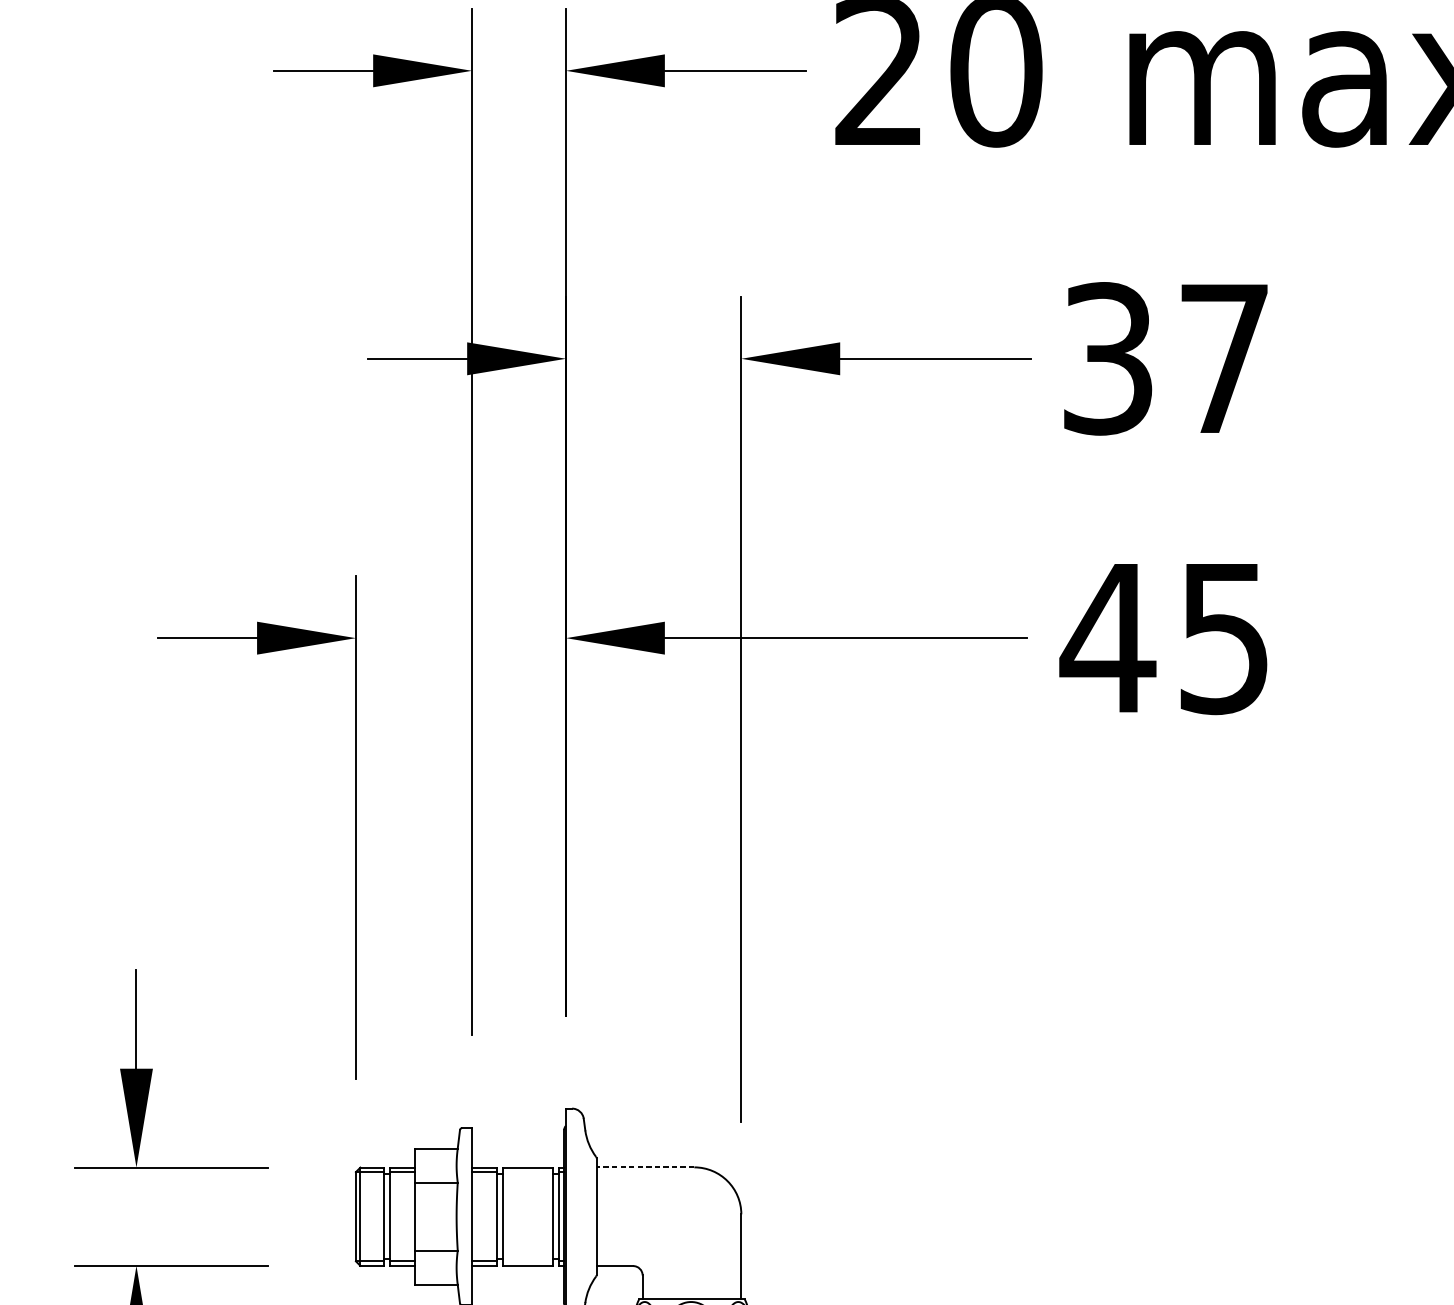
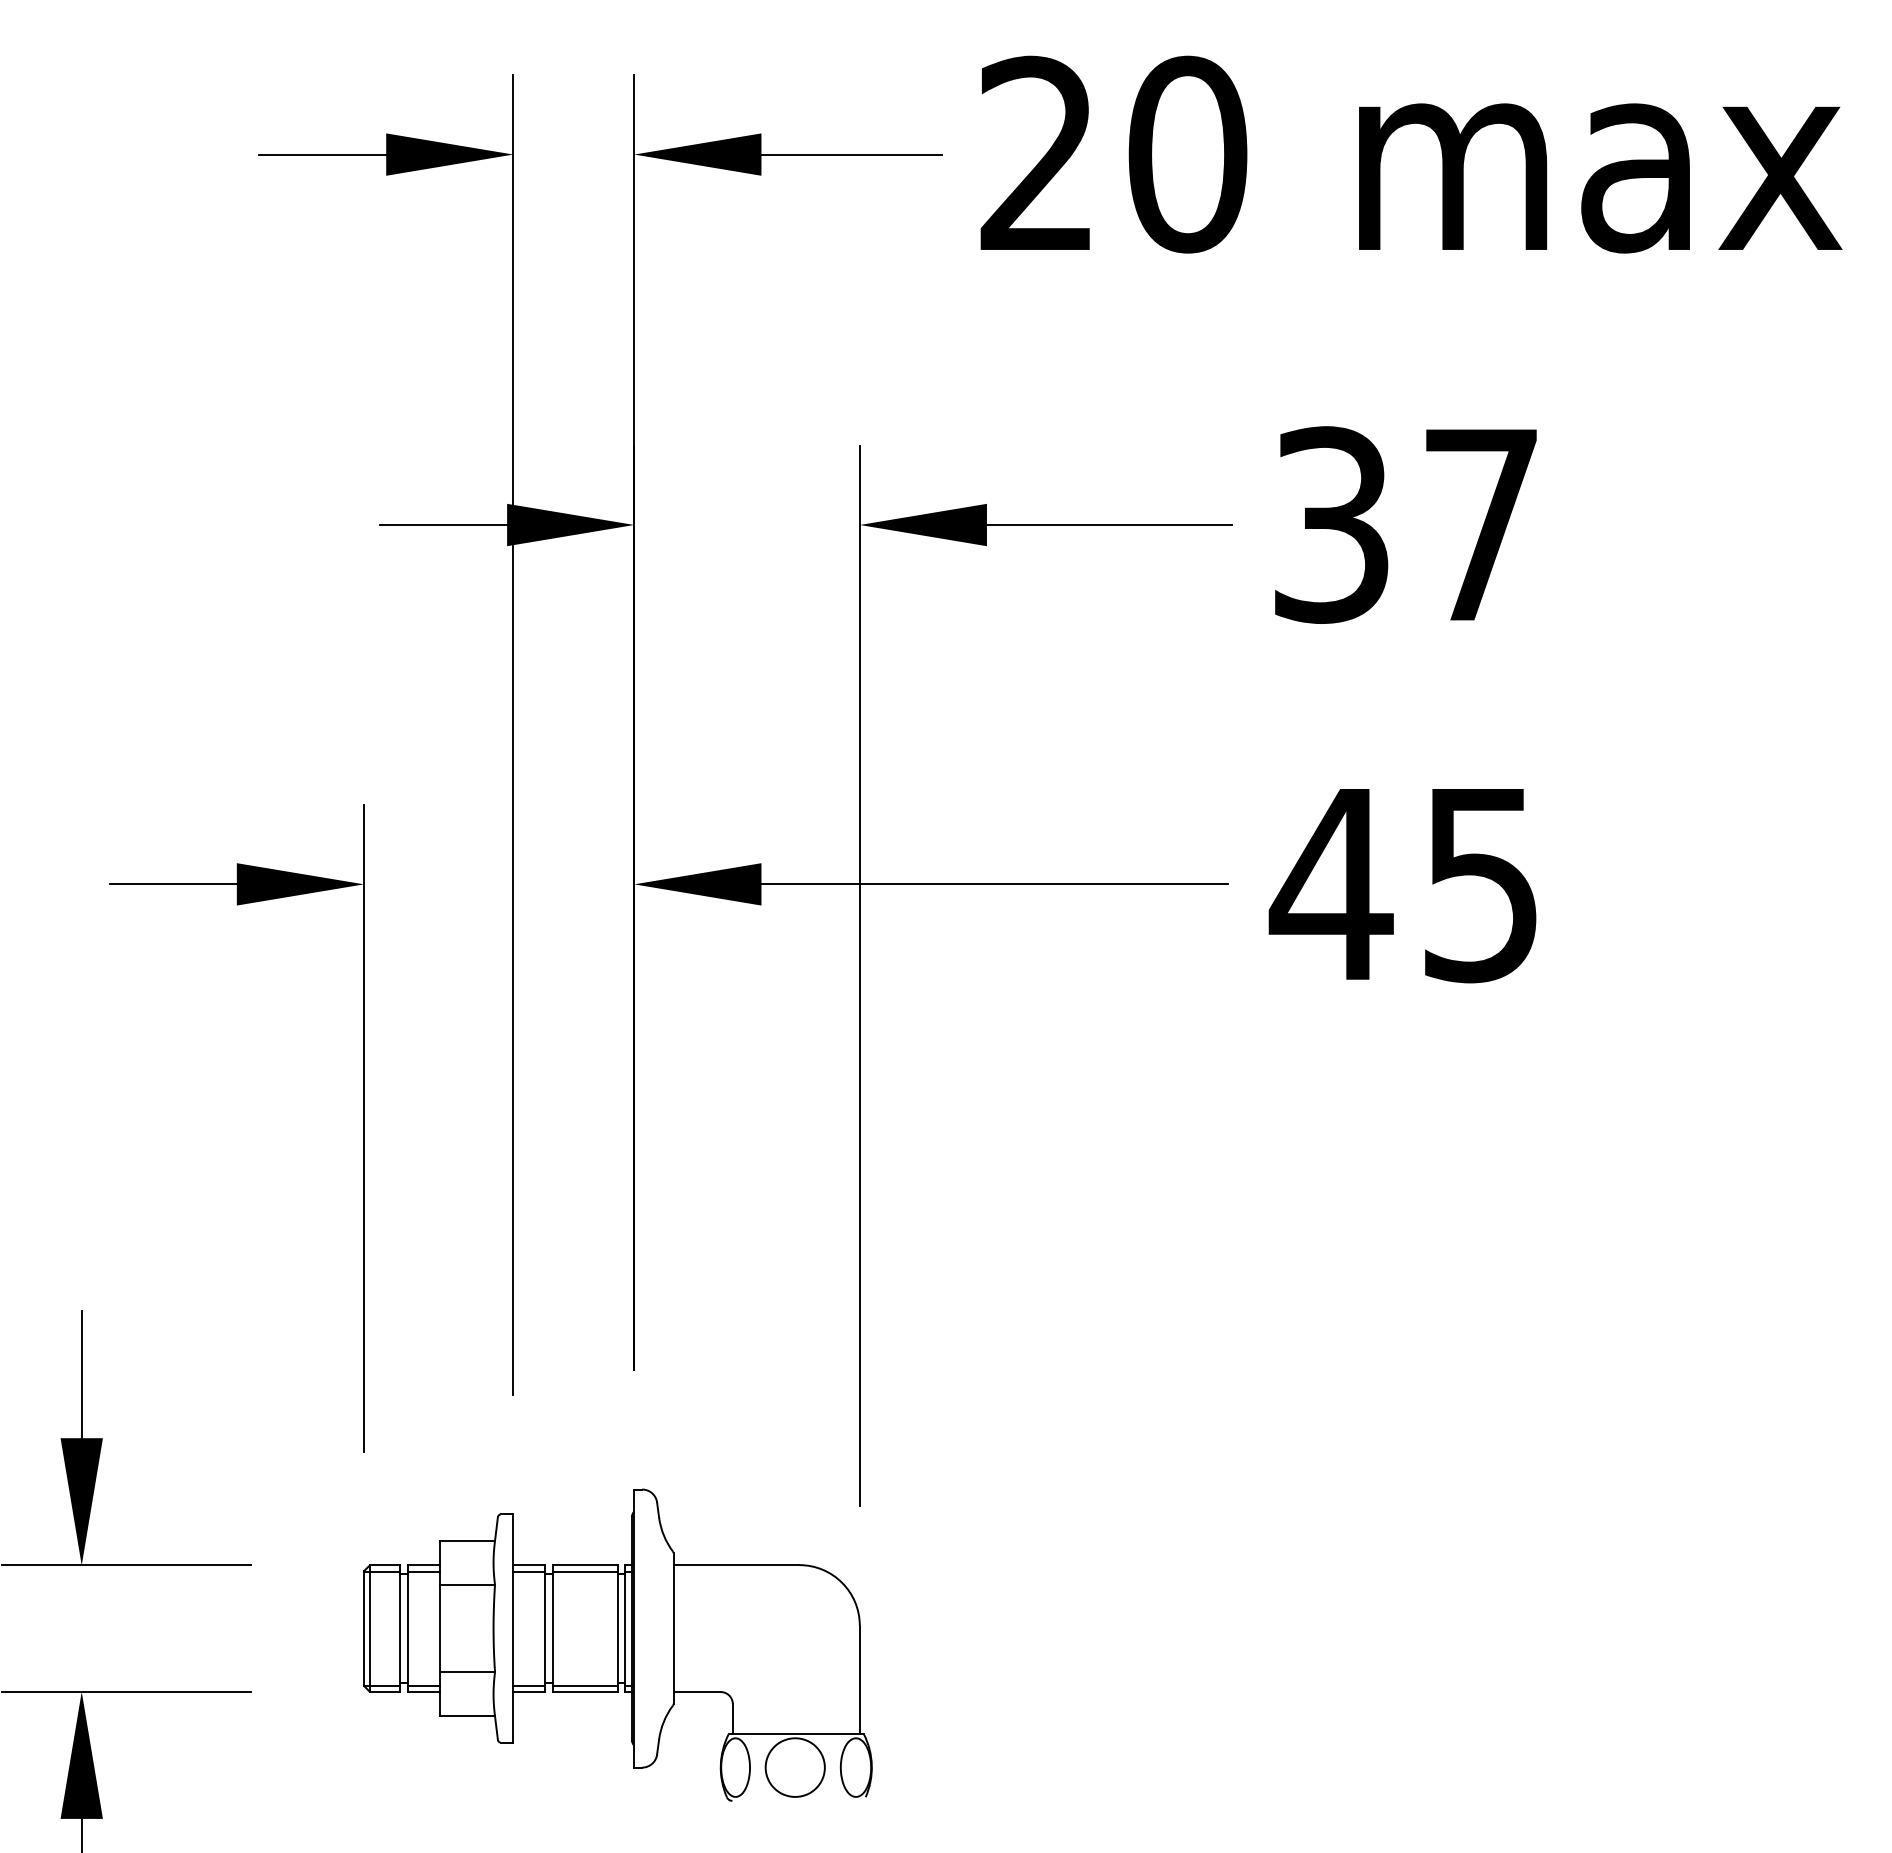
line: (645, 1167) -> (736, 1565), dashed -> solid
line: (527, 1172) -> (584, 1571), added
line: (527, 1260) -> (584, 1685), added

